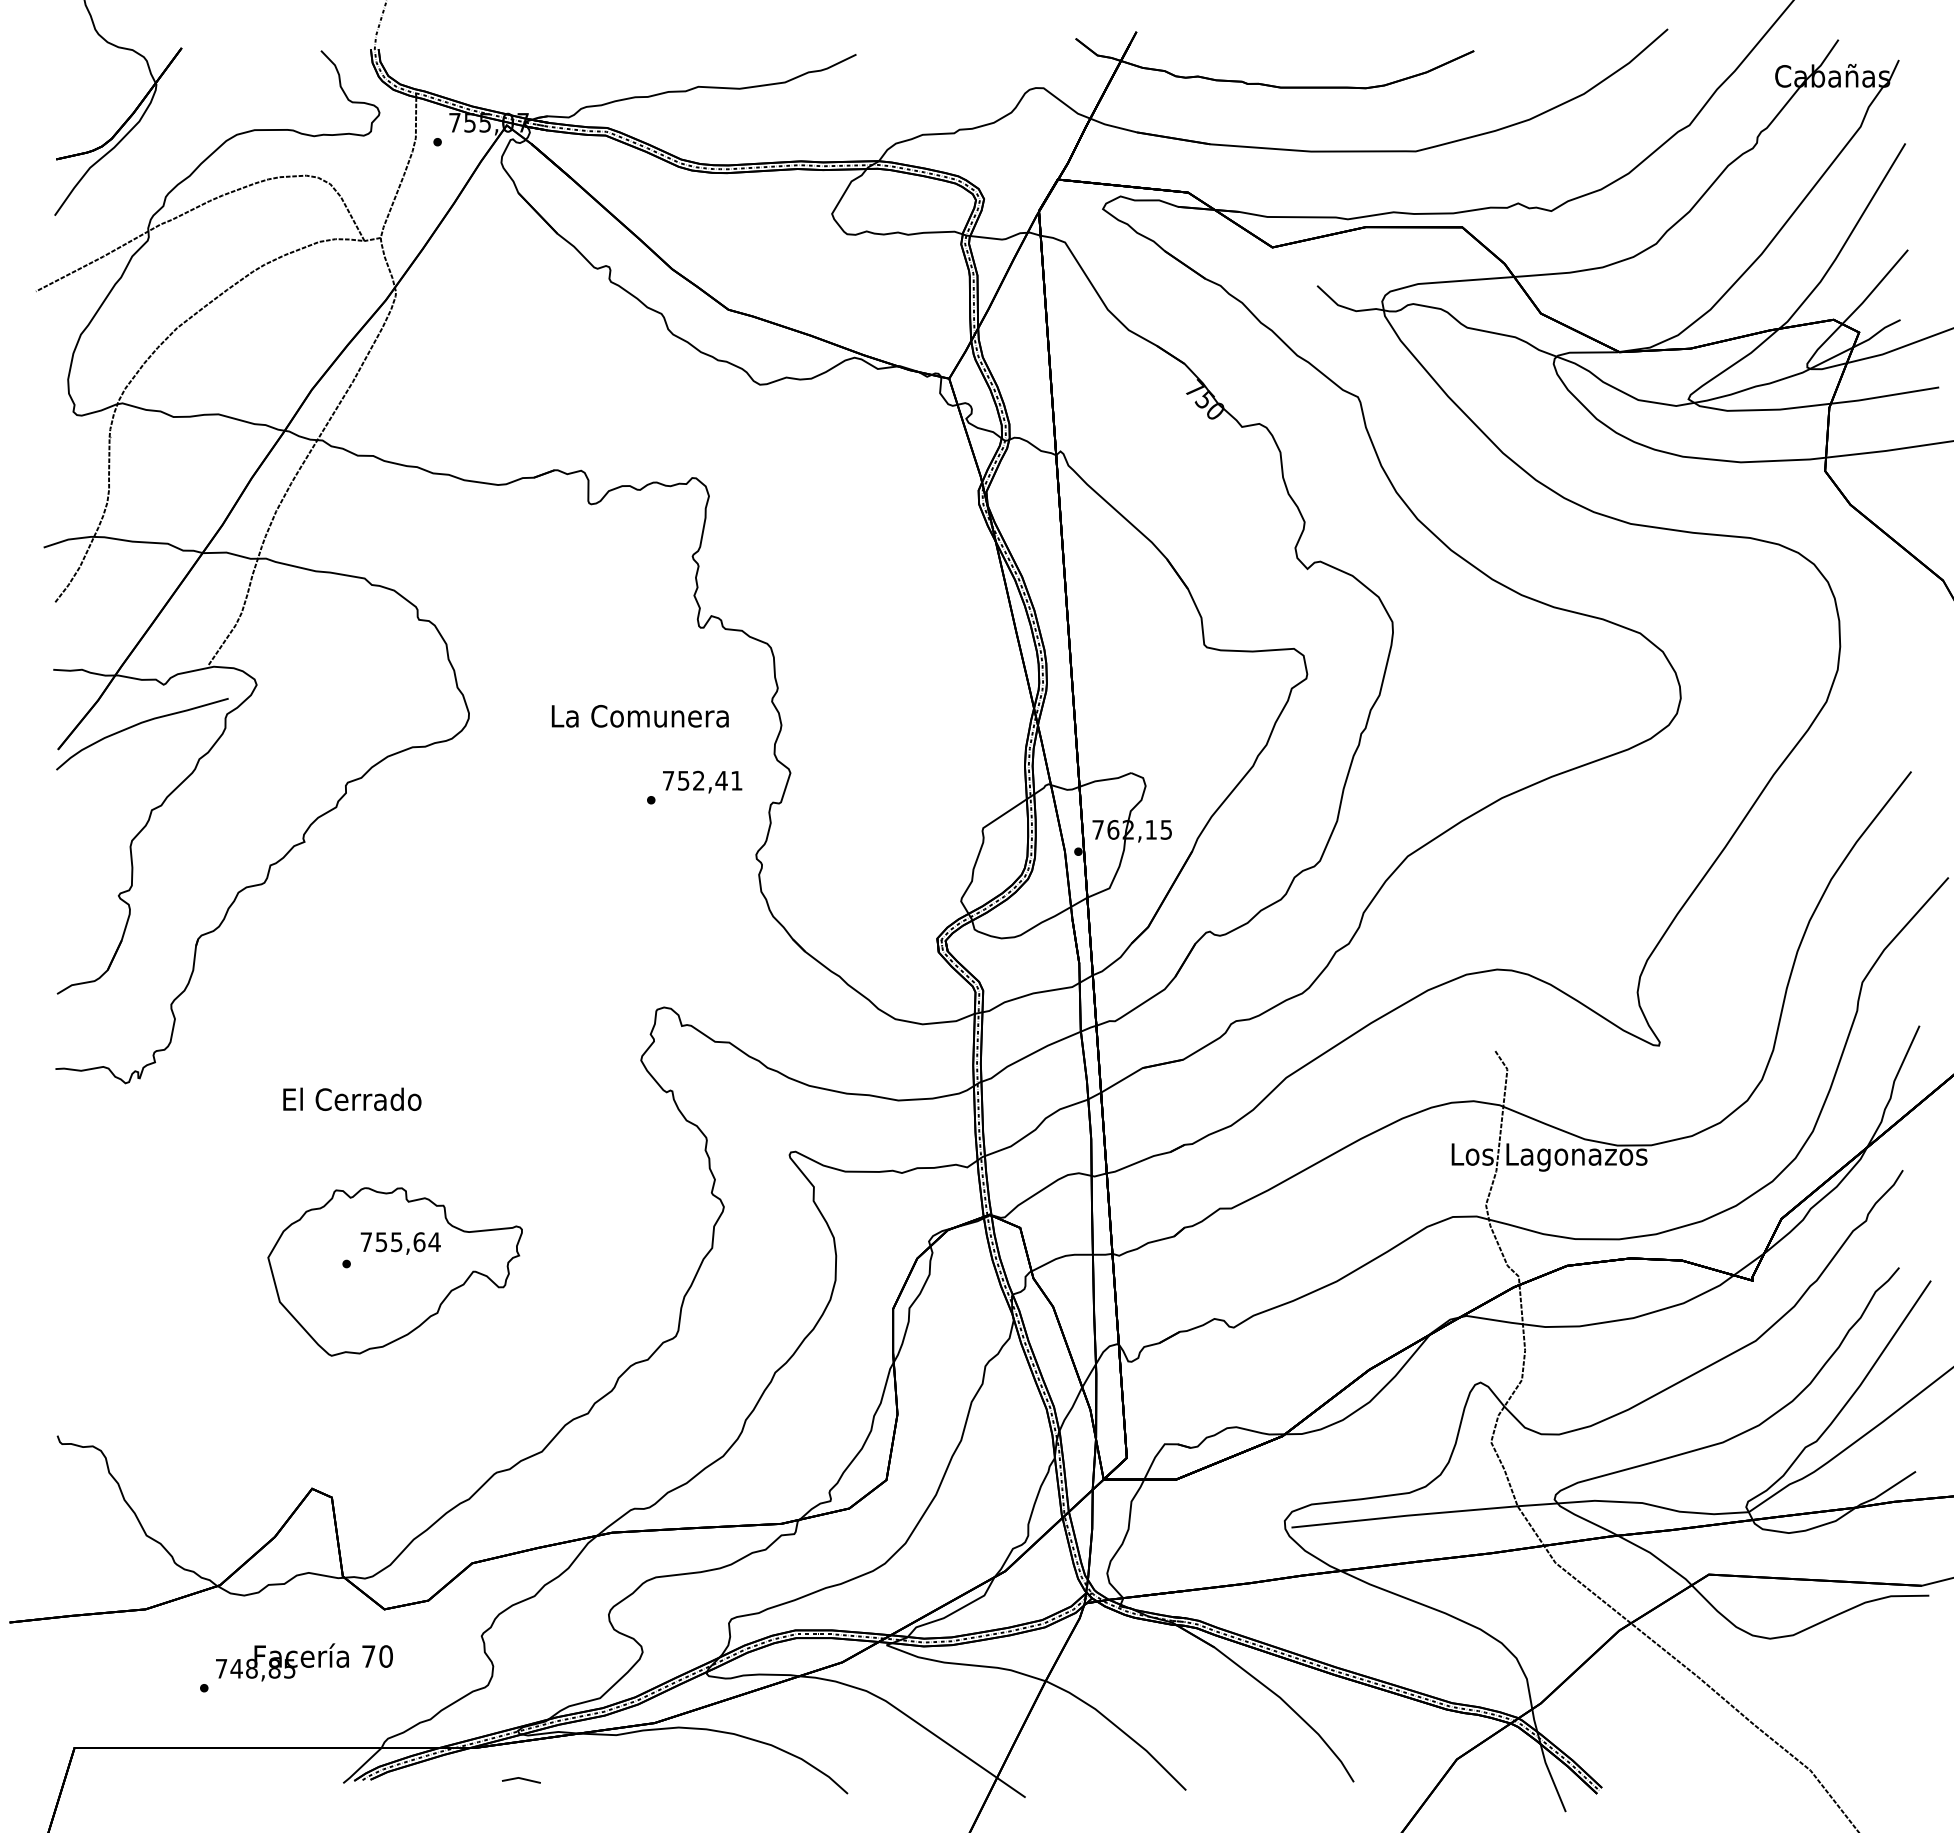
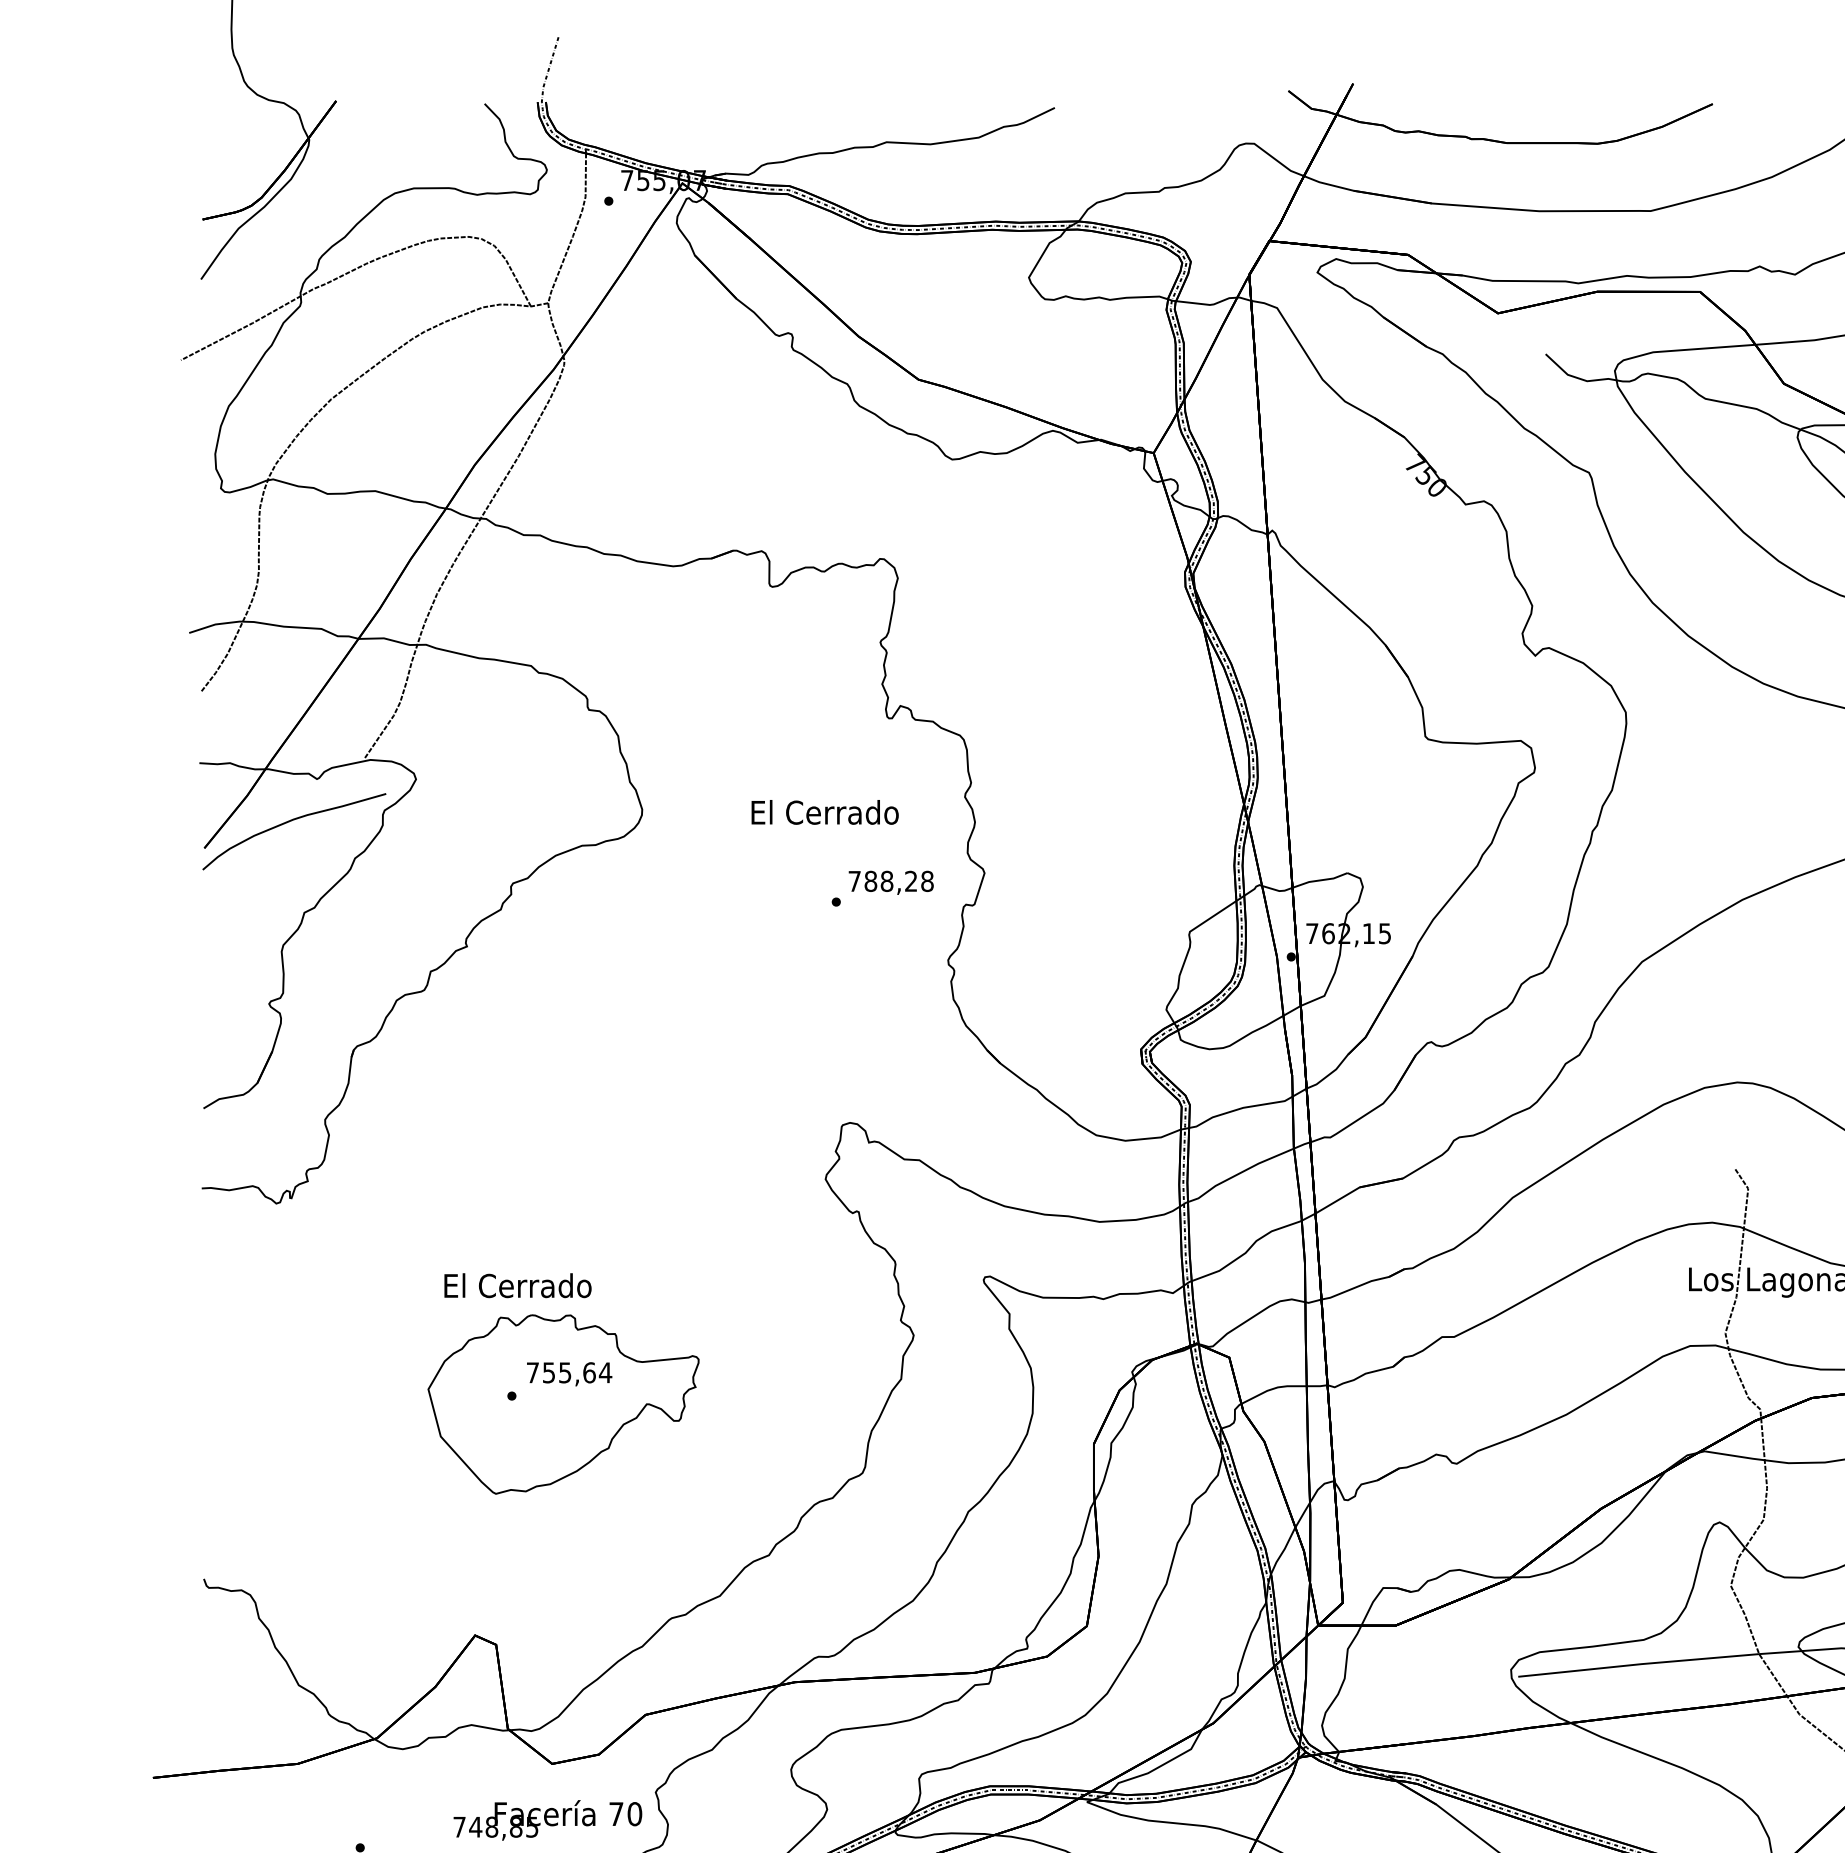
text: (639, 715) -> (823, 811), La Comunera -> El Cerrado
text: (709, 780) -> (898, 881), 752,41 -> 788,28
text: (352, 1098) -> (518, 1284), moved
text: (304, 1662) -> (547, 1820), moved

